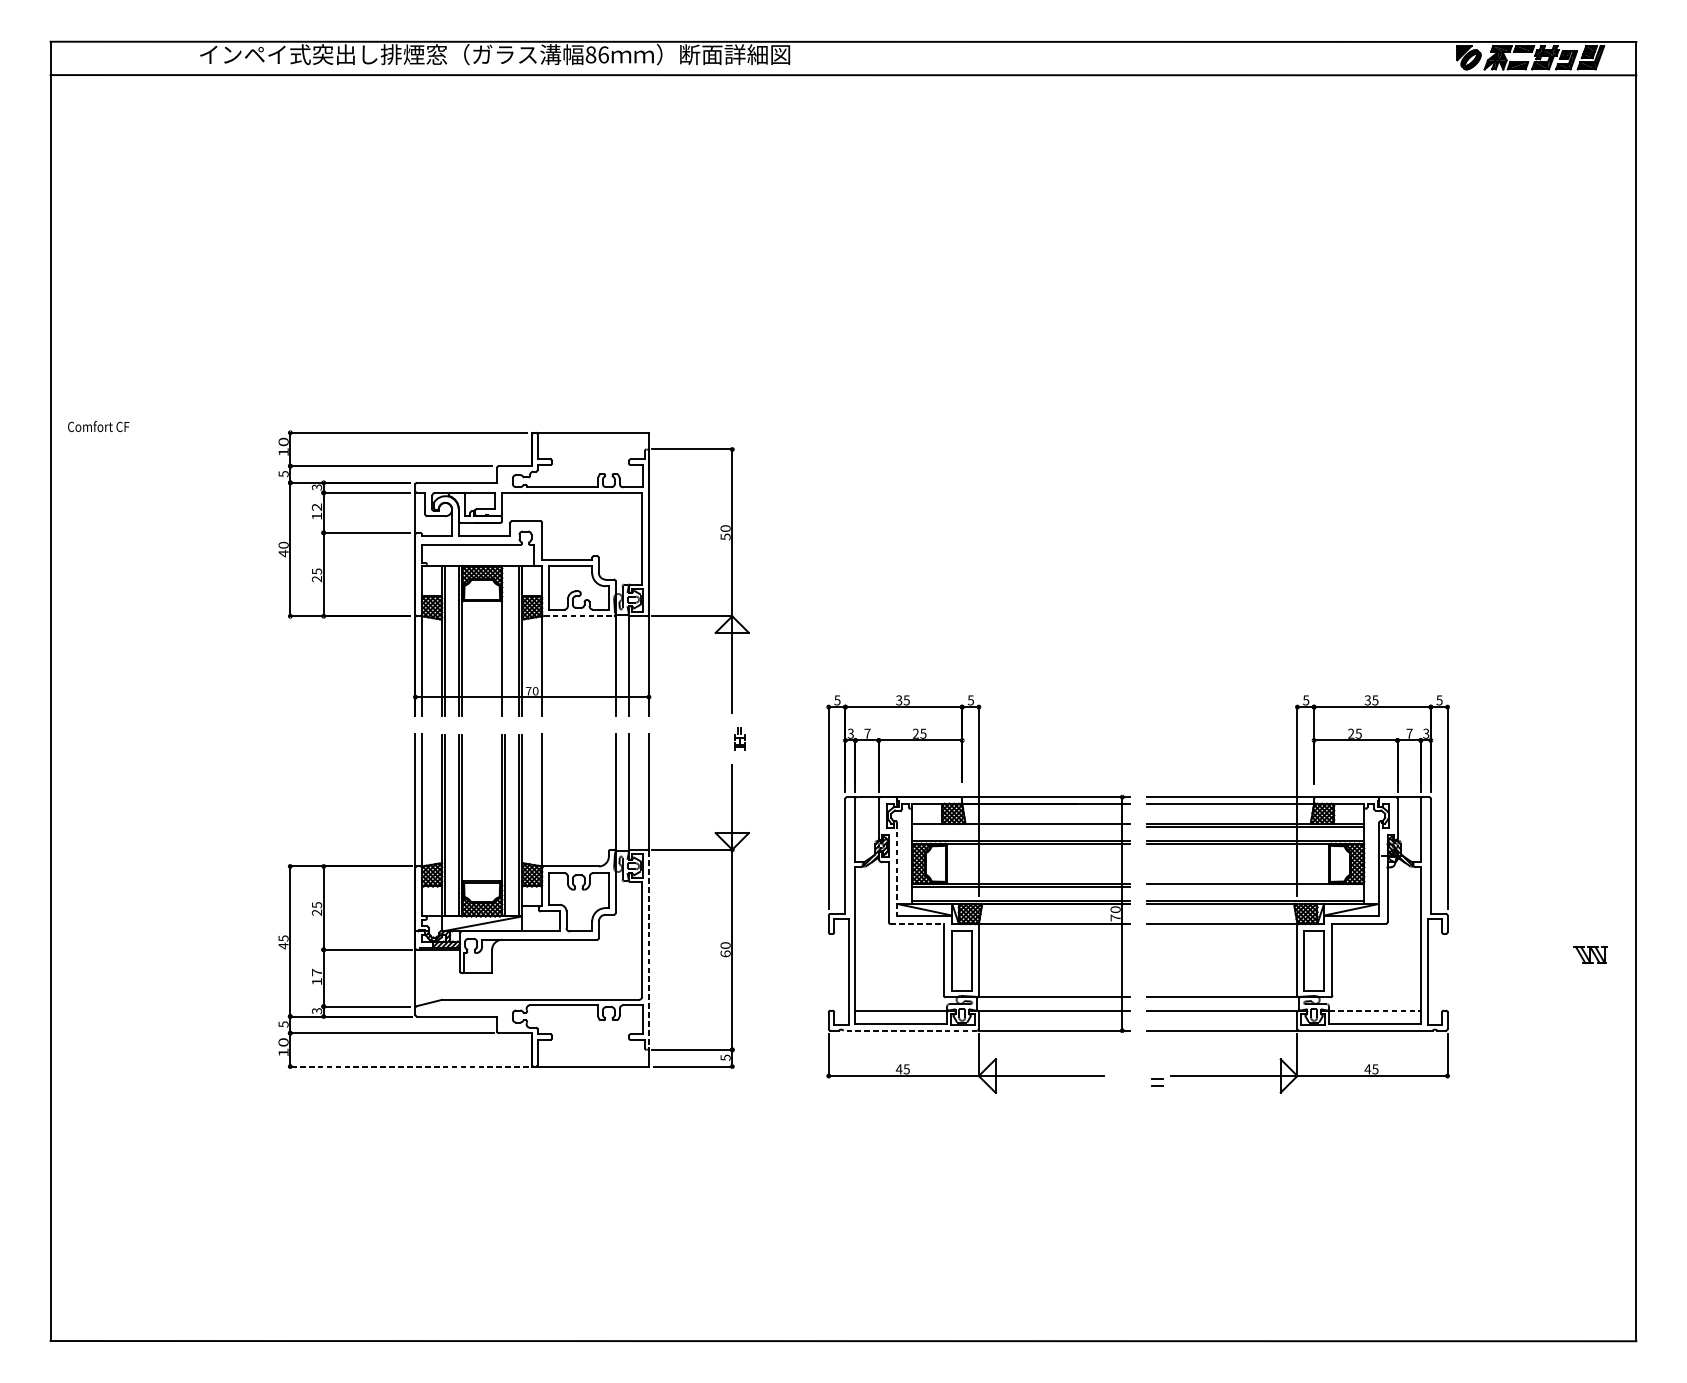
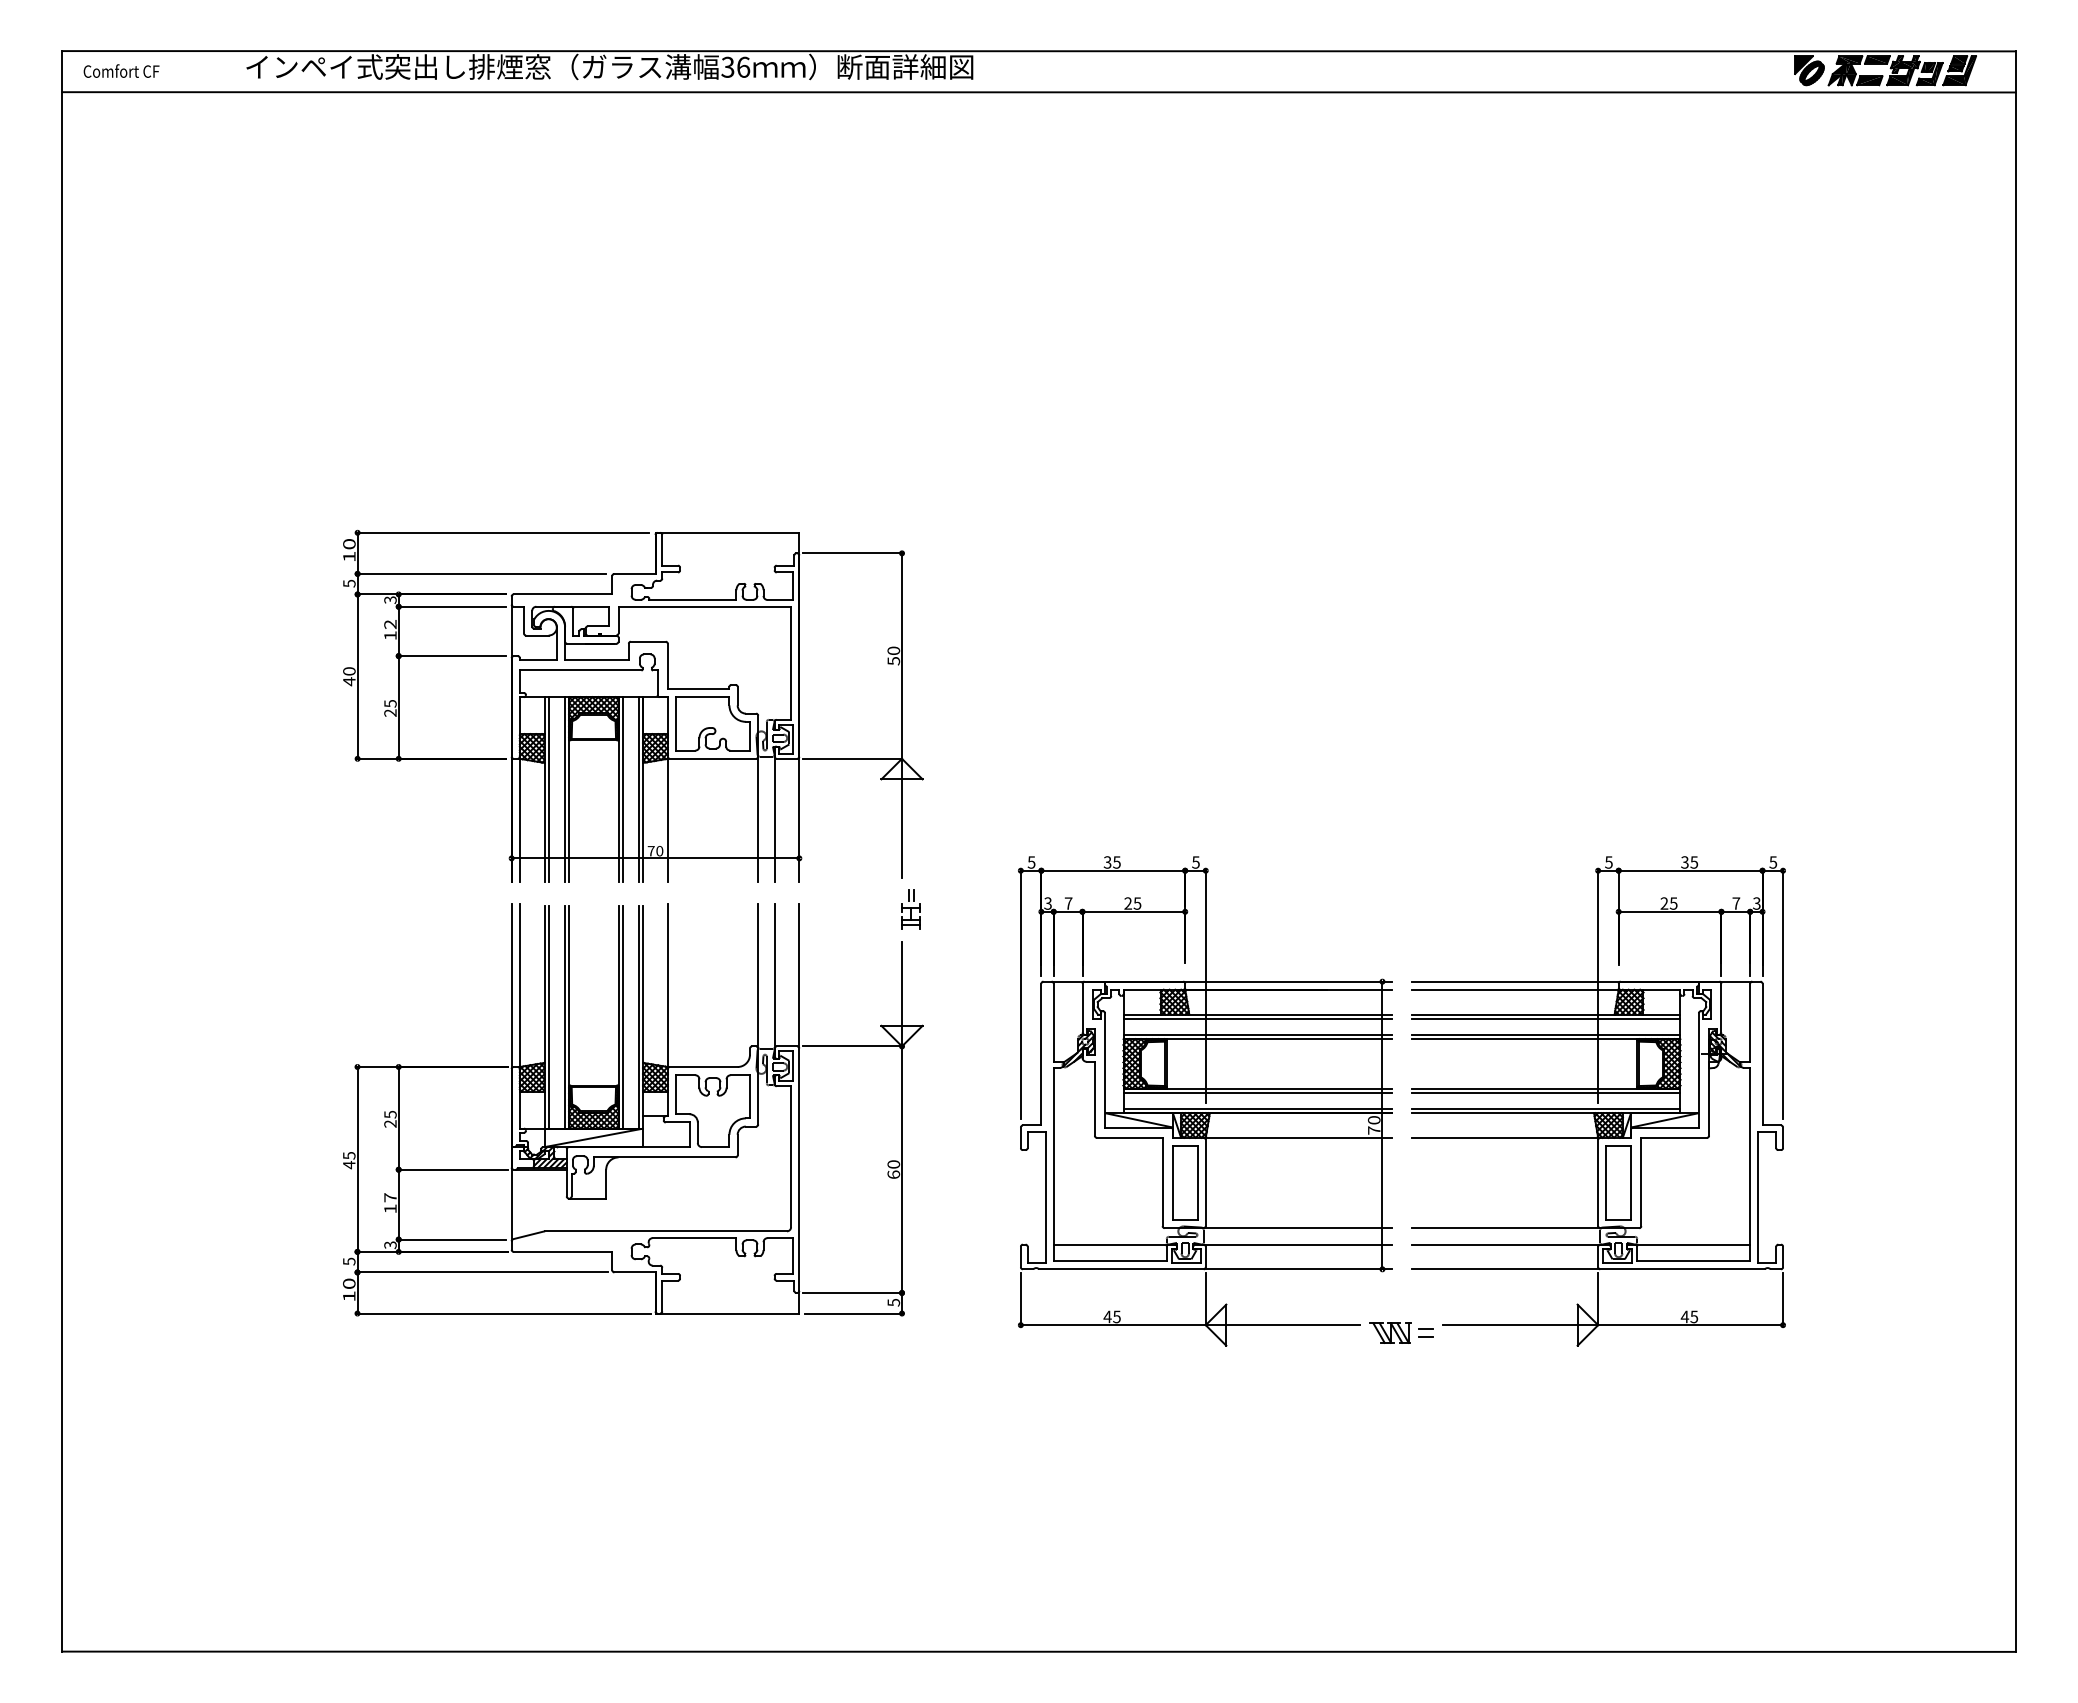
text: (590, 54) -> (727, 66), 86 -> 36
text: (98, 426) -> (121, 70), moved
line: (579, 616) -> (713, 758), dashed -> solid
line: (505, 641) -> (622, 789), added
part: (739, 738) -> (910, 909), size x1.43
line: (1020, 827) -> (1257, 1018), added
line: (897, 869) -> (1105, 1070), dashed -> solid
line: (1255, 887) -> (1546, 1092), added
line: (916, 923) -> (1129, 1137), dashed -> solid
line: (649, 950) -> (799, 1170), dashed -> solid
part: (1589, 954) -> (1390, 1332), moved
line: (1375, 1010) -> (1694, 1244), dashed -> solid
line: (909, 1030) -> (1120, 1269), dashed -> solid
line: (409, 1066) -> (504, 1313), dashed -> solid

